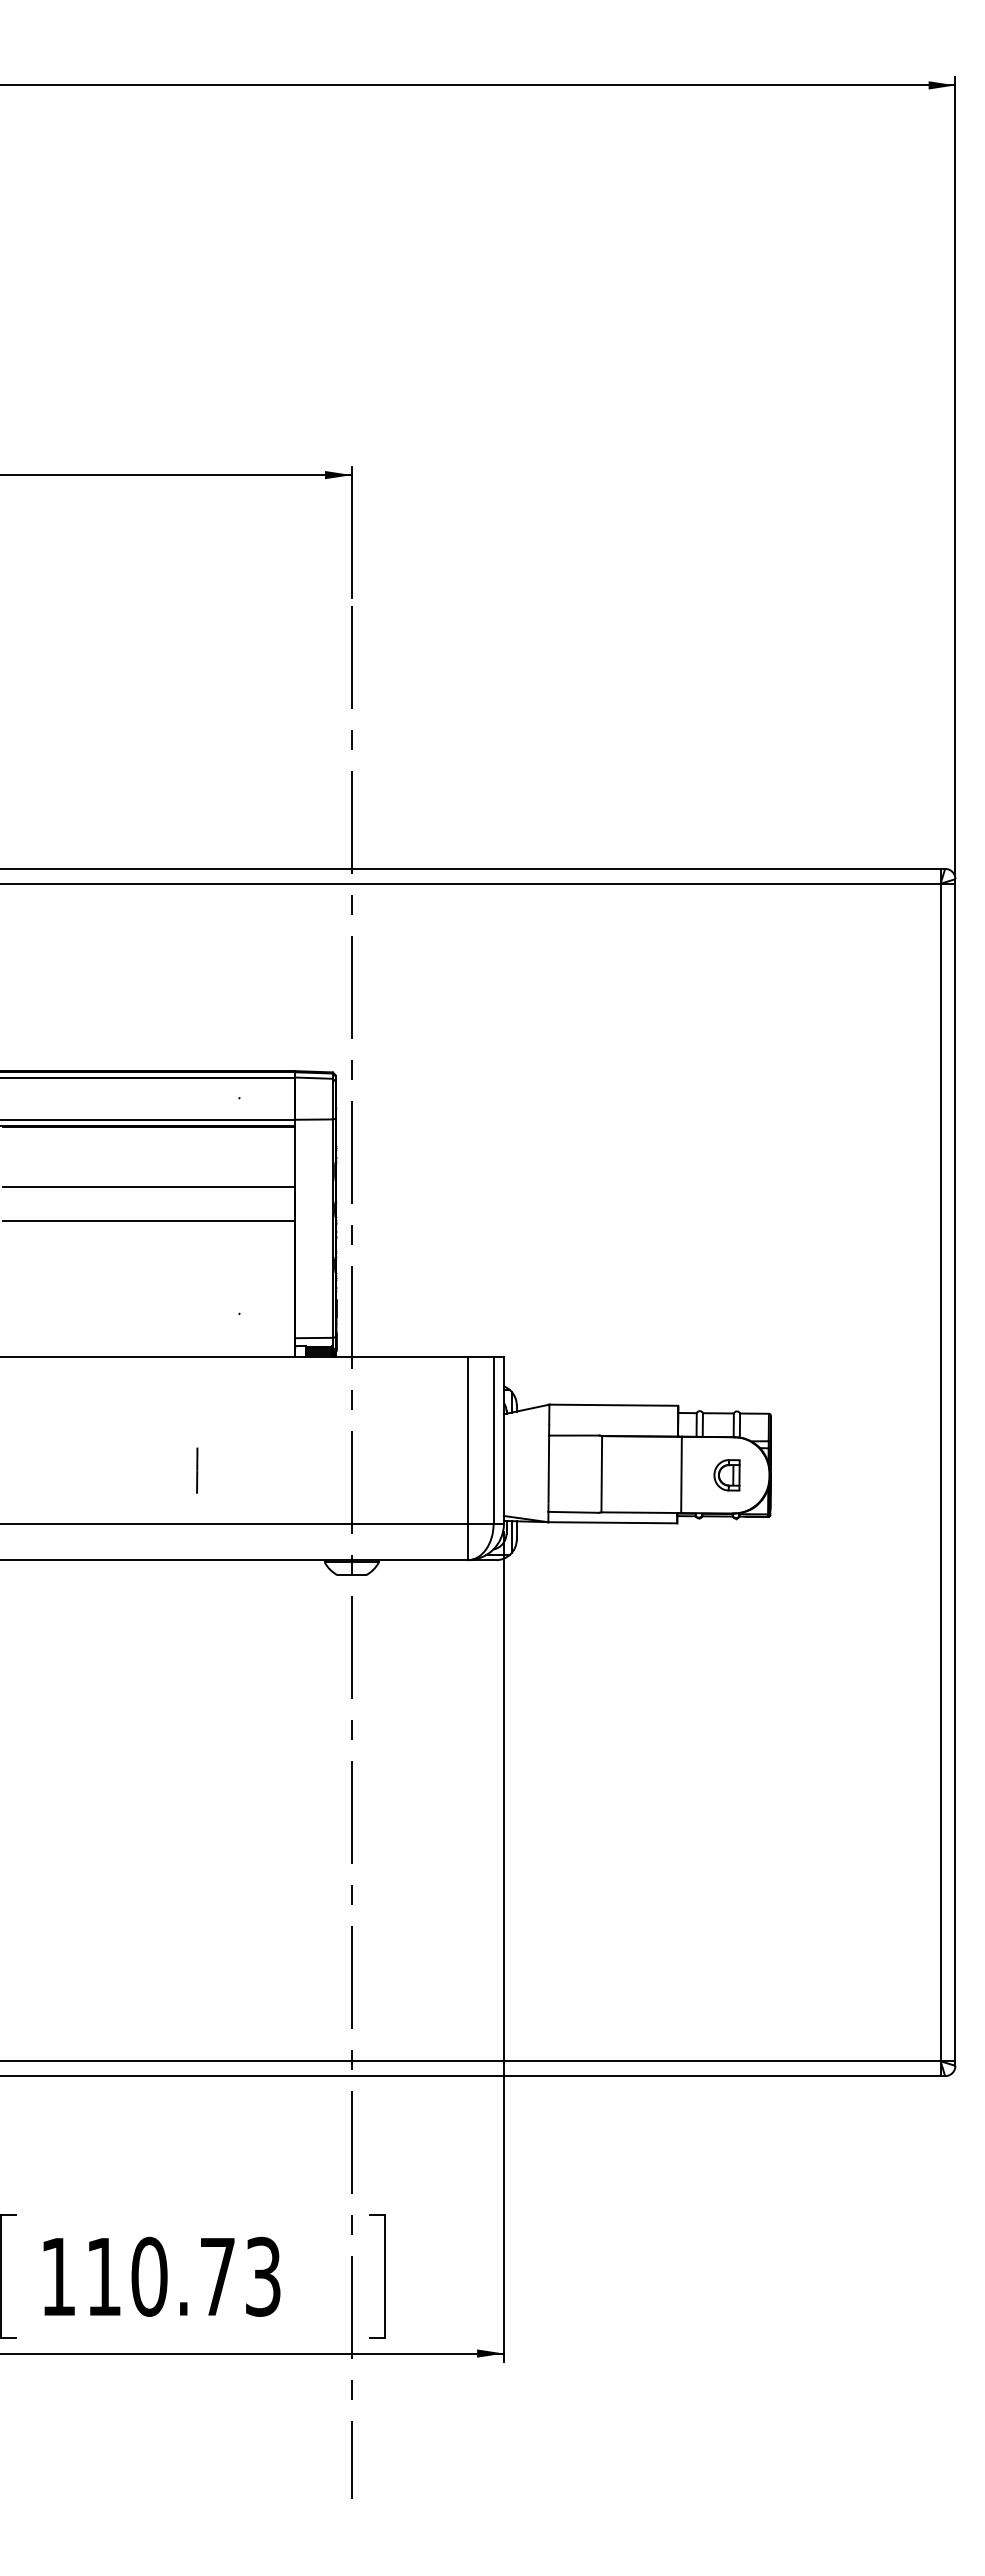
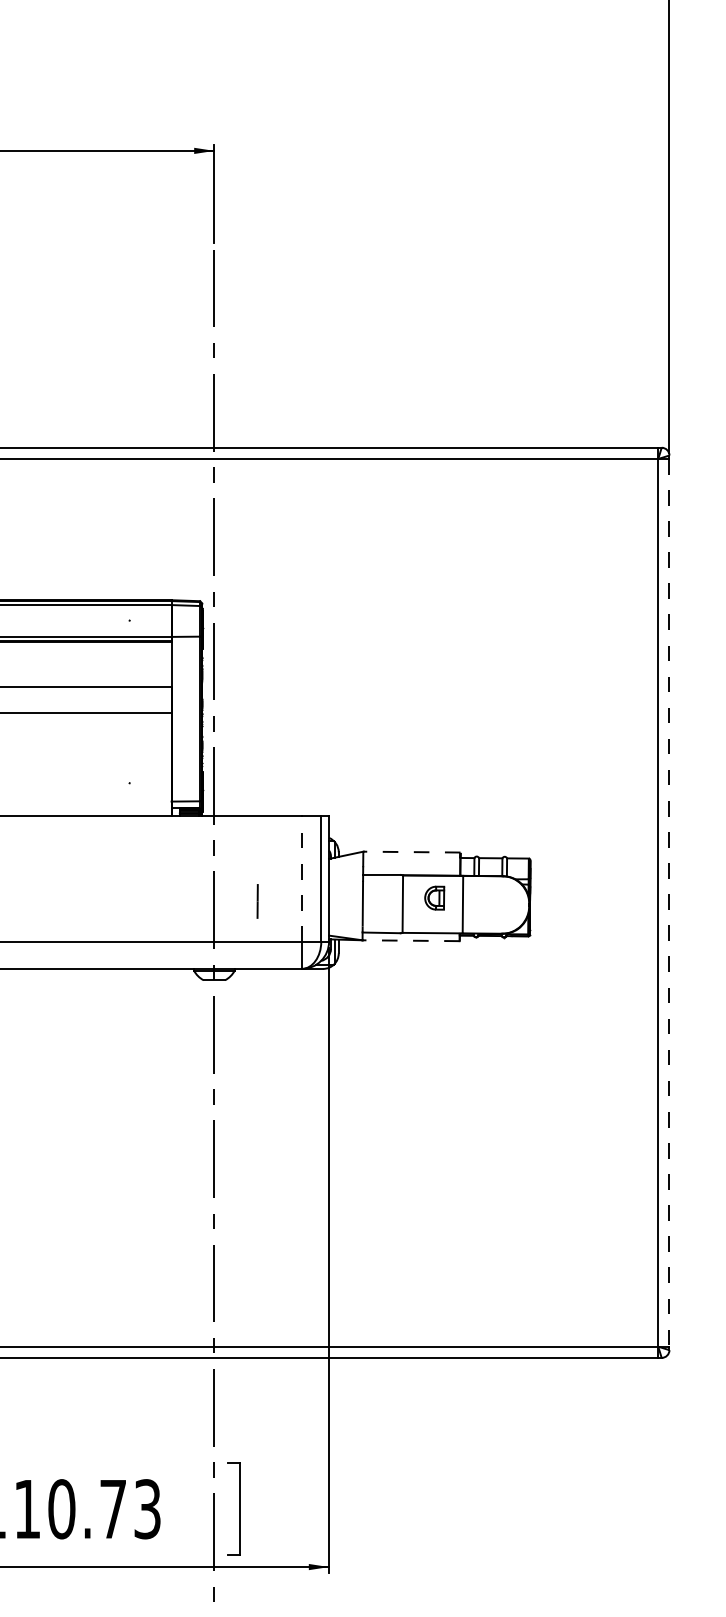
line: (613, 1405) -> (411, 852), solid -> dashed
line: (467, 1440) -> (301, 878), solid -> dashed
line: (197, 1470) -> (257, 901), moved
line: (955, 1472) -> (669, 902), solid -> dashed
part: (726, 1475) -> (434, 898), moved
line: (612, 1522) -> (410, 940), solid -> dashed

